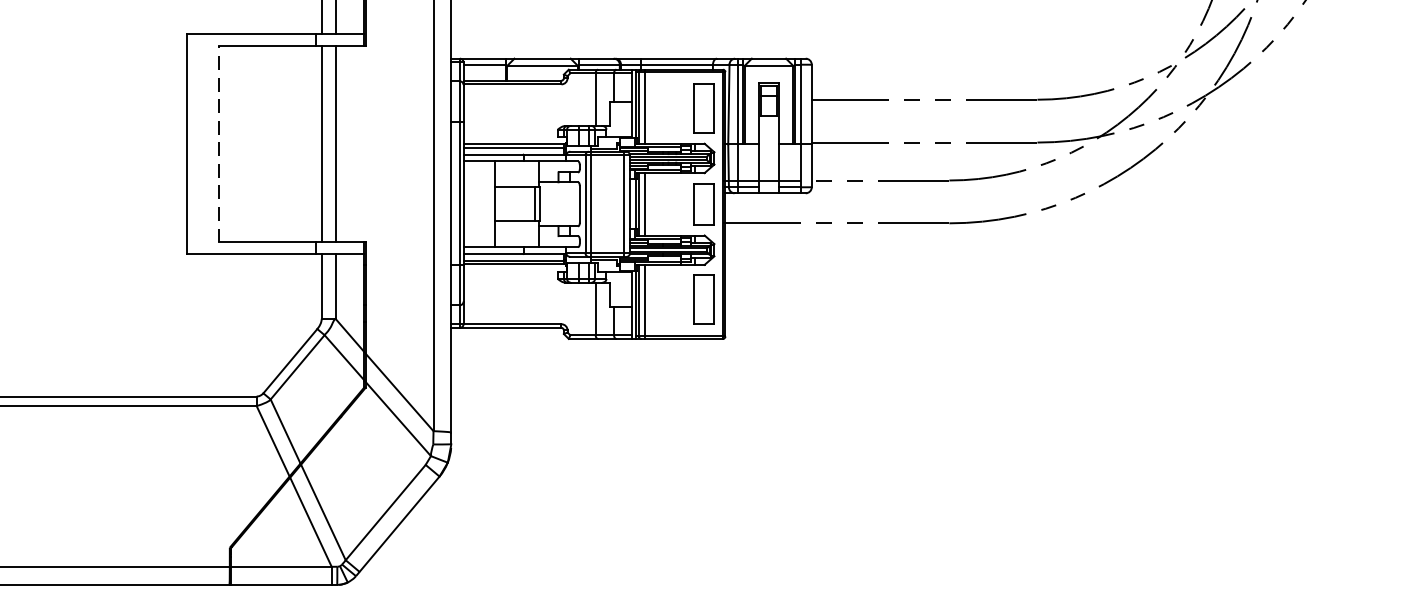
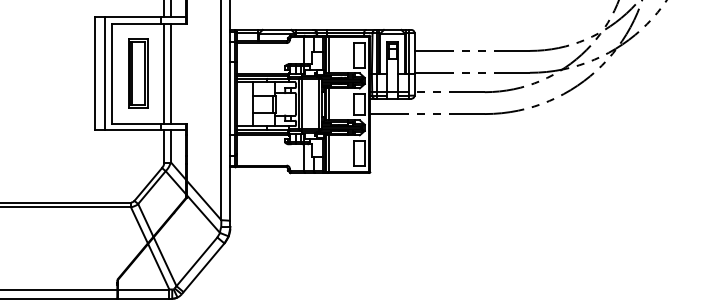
line: (204, 143) -> (104, 73), added
line: (218, 143) -> (111, 73), dashed -> solid
part: (271, 143) -> (138, 73), added

